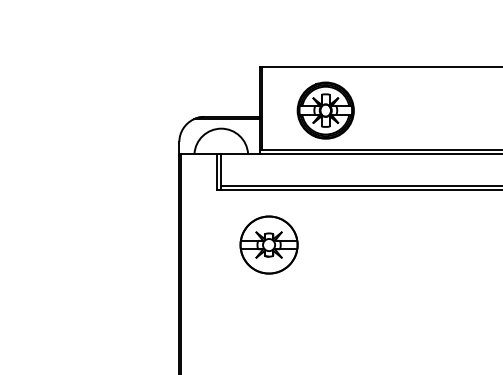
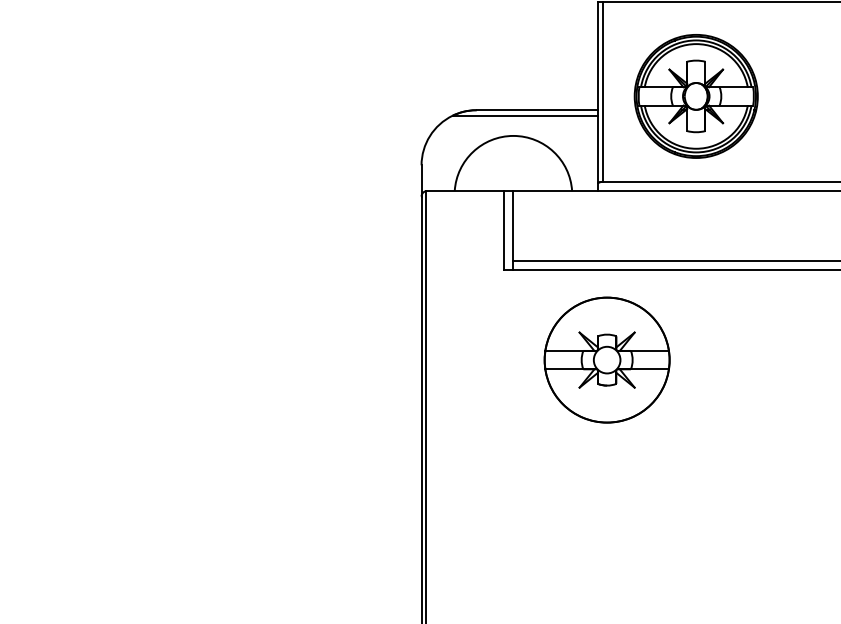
part: (325, 110) -> (695, 96), moved
part: (268, 244) -> (605, 358), moved

